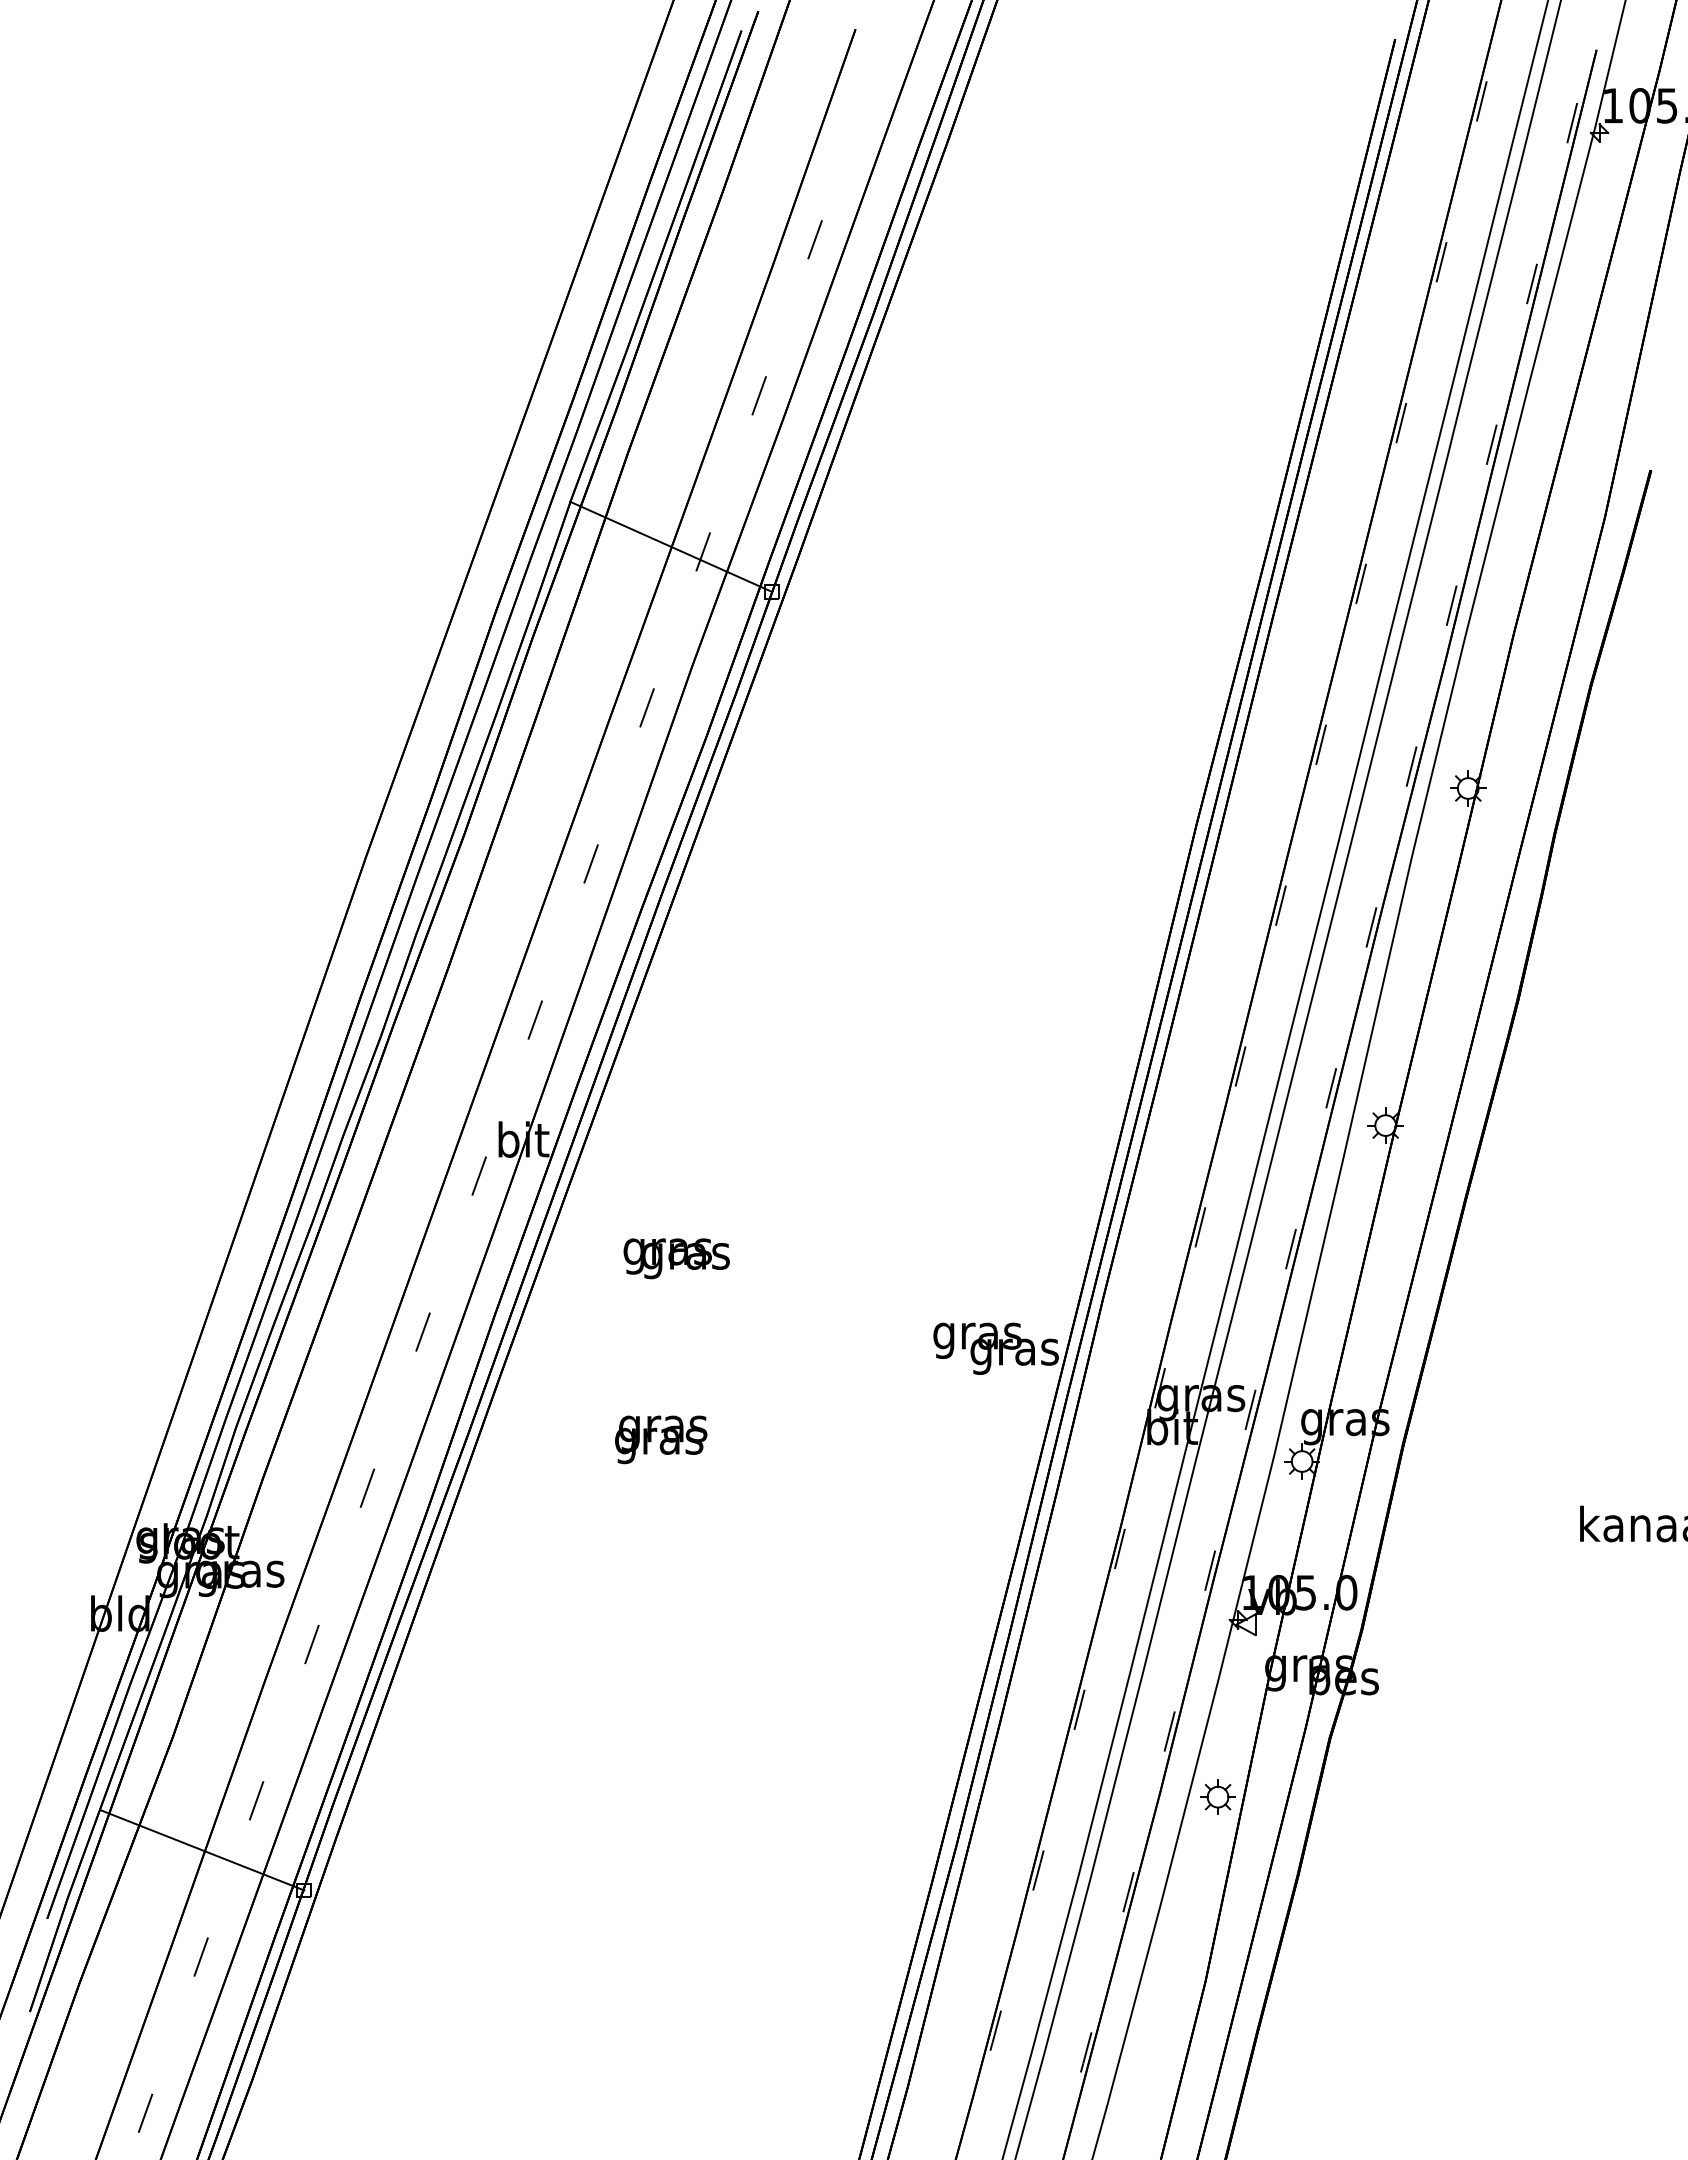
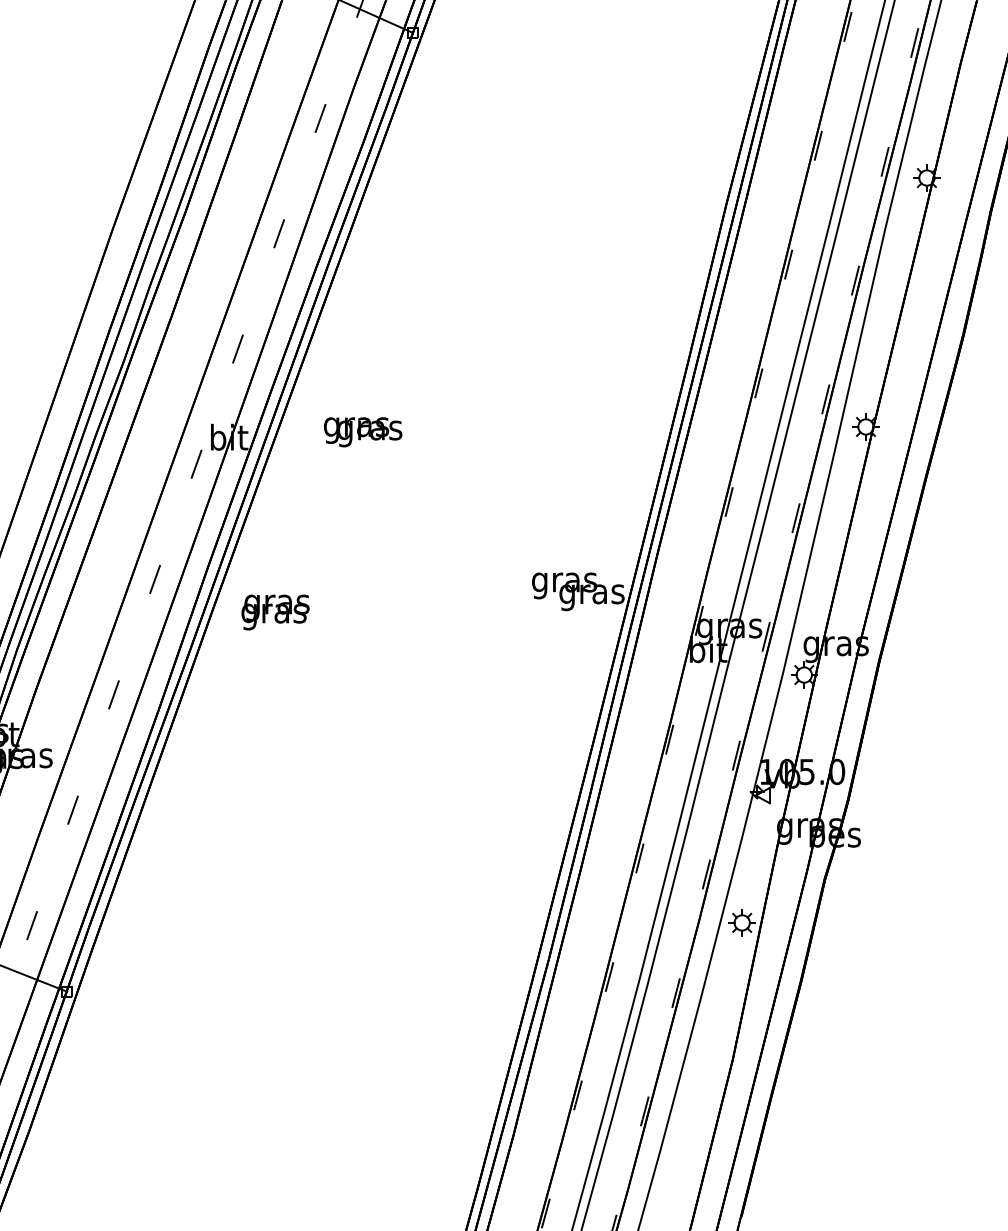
text: (676, 1258) -> (362, 432), moved
text: (661, 1439) -> (275, 612), moved

